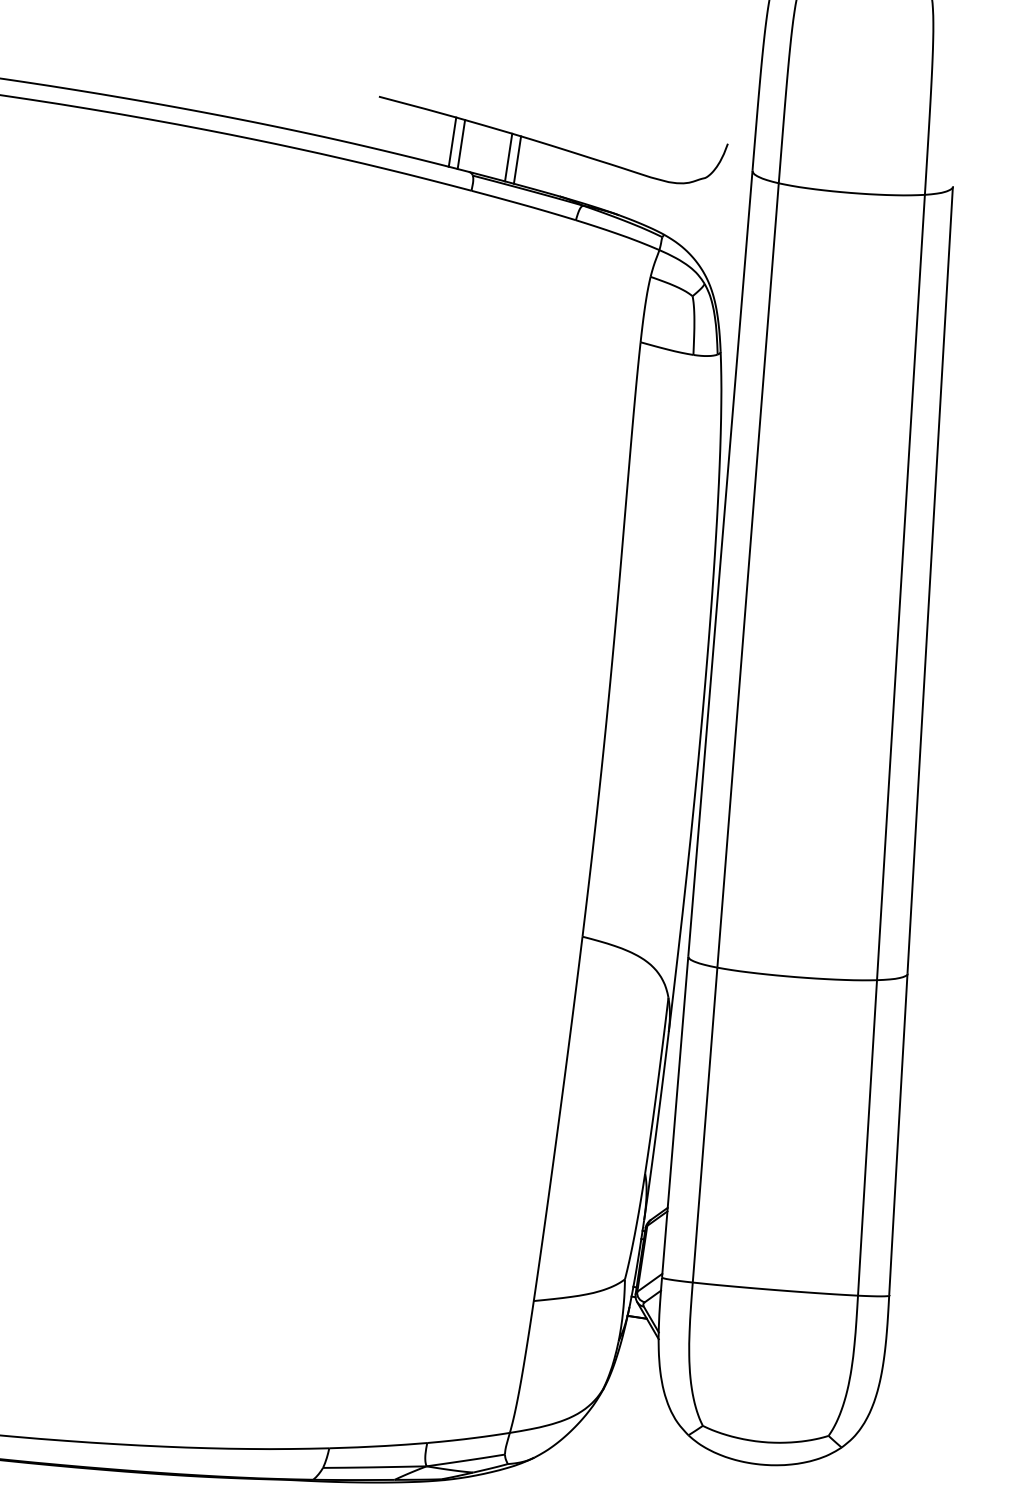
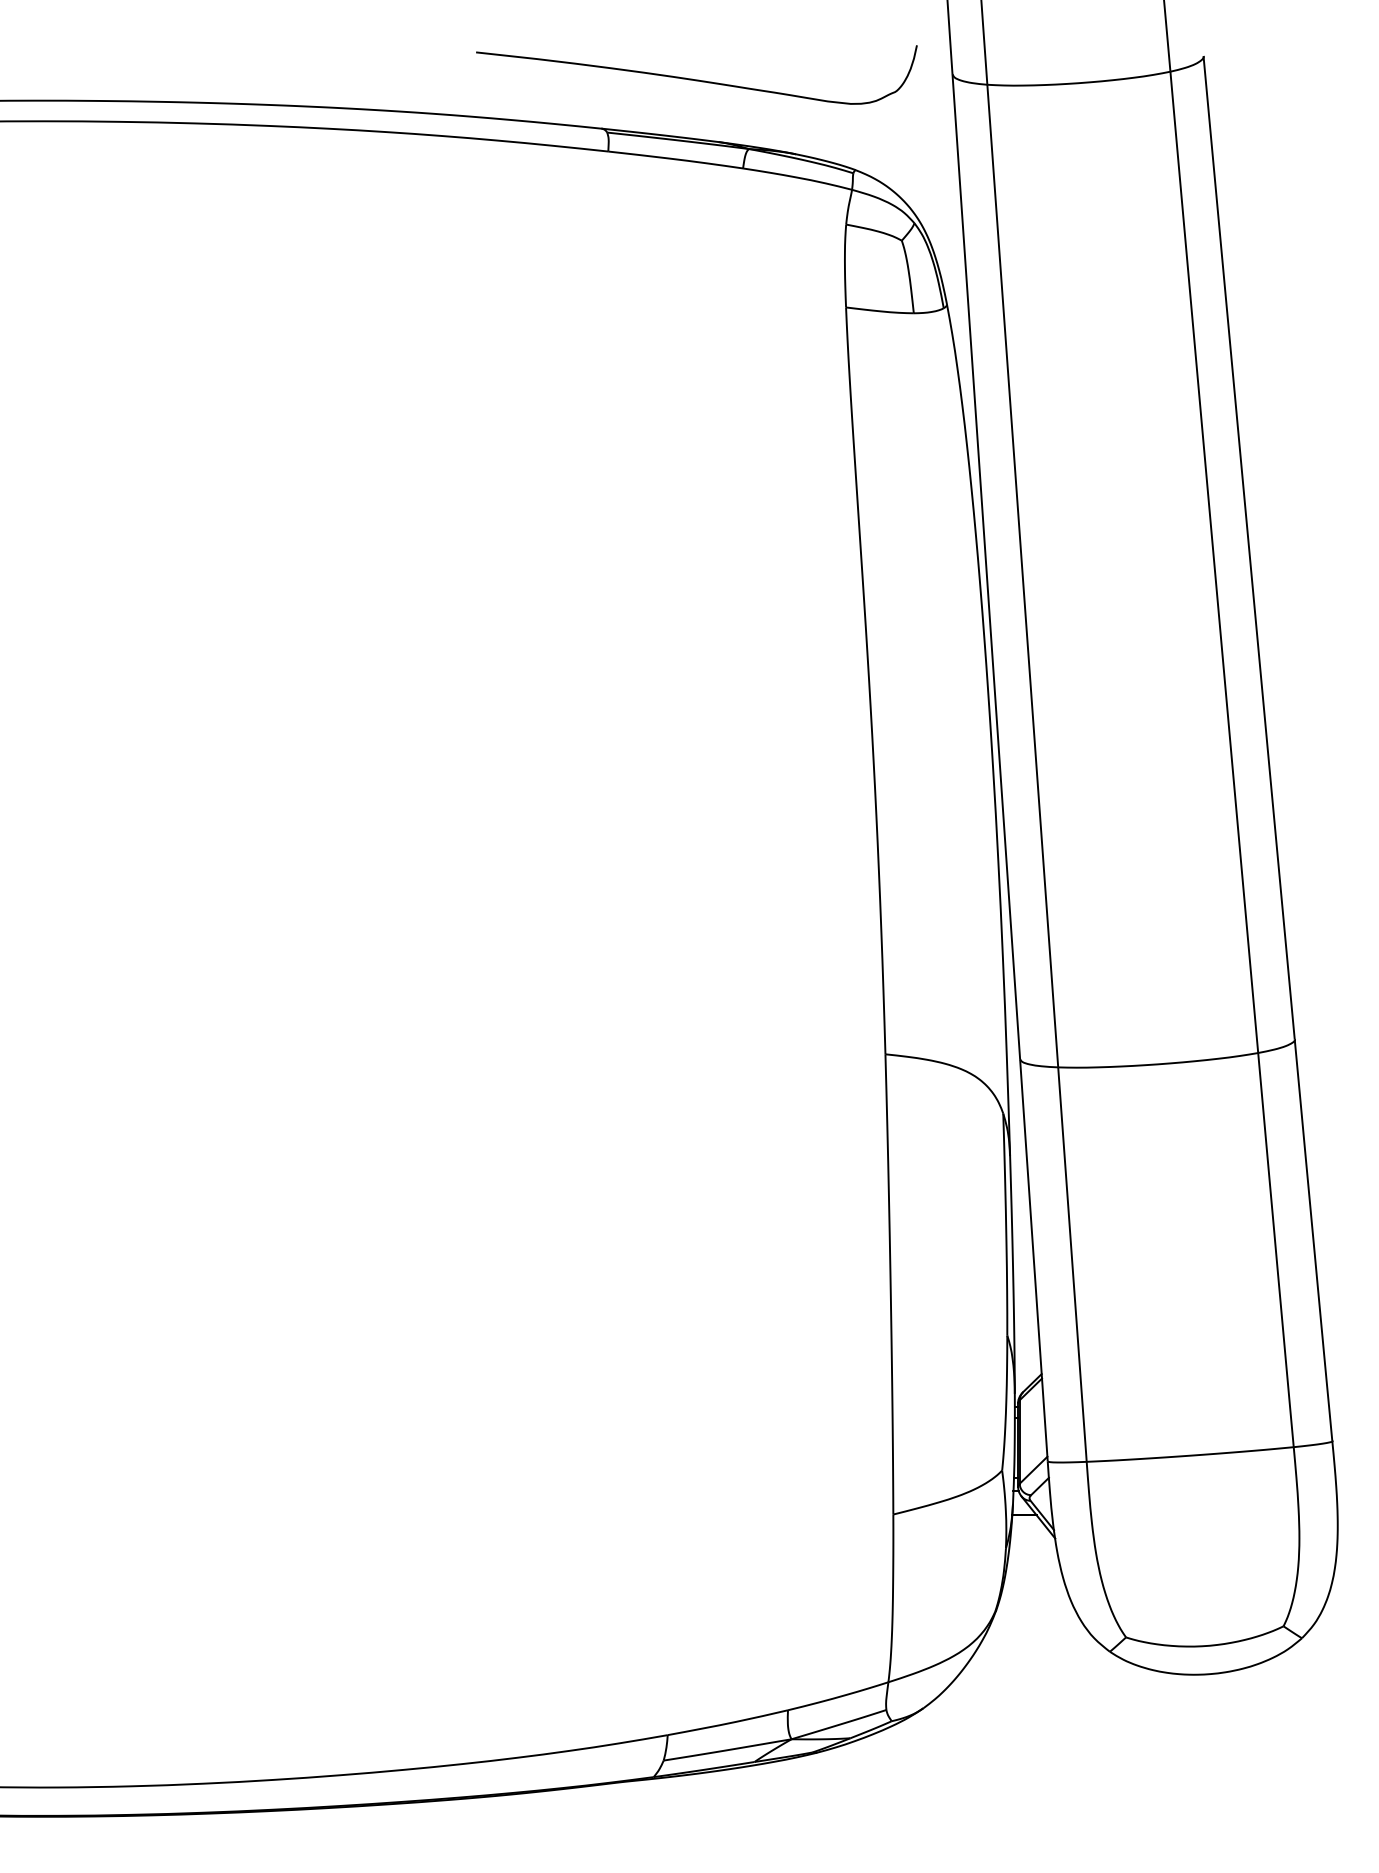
line: (452, 141) -> (575, 94), removed
line: (461, 144) -> (587, 96), removed
line: (508, 157) -> (648, 103), removed
line: (517, 159) -> (659, 104), removed

